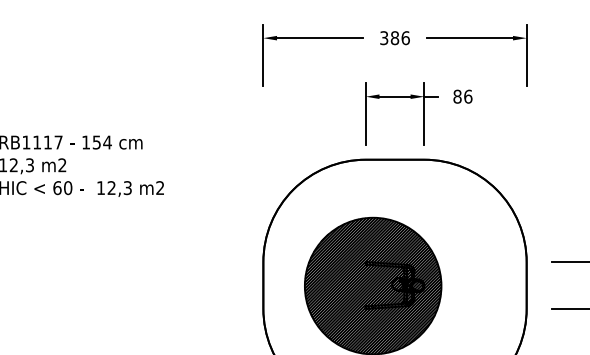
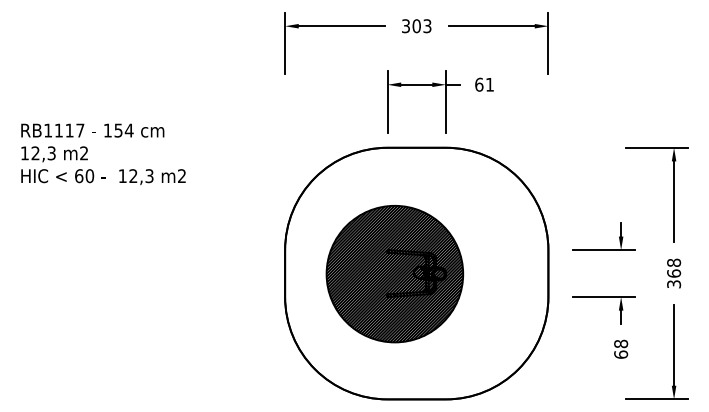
text: (399, 38) -> (421, 26), 386 -> 303
text: (462, 96) -> (484, 84), 86 -> 61

